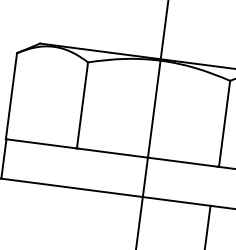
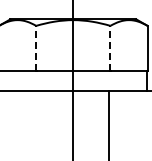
line: (83, 103) -> (36, 47), solid -> dashed
line: (224, 122) -> (110, 47), solid -> dashed

